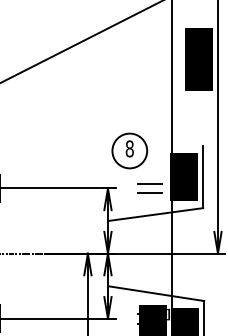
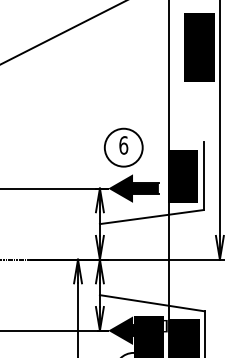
text: (129, 148) -> (123, 144), 8 -> 6
fill: (138, 188) -> (133, 188), added
fill: (138, 318) -> (133, 330), added

